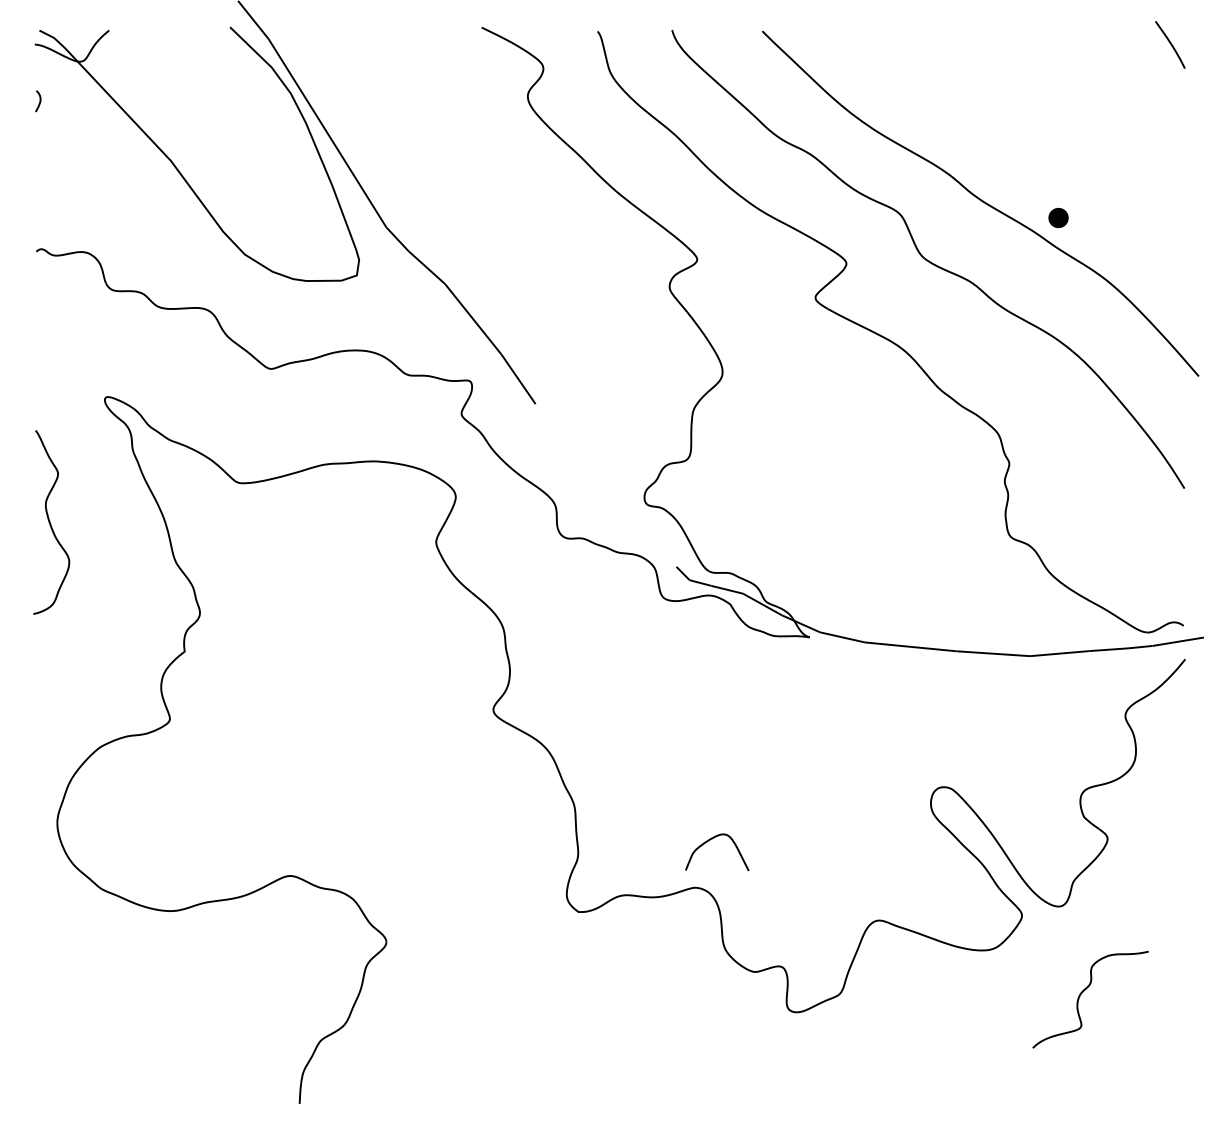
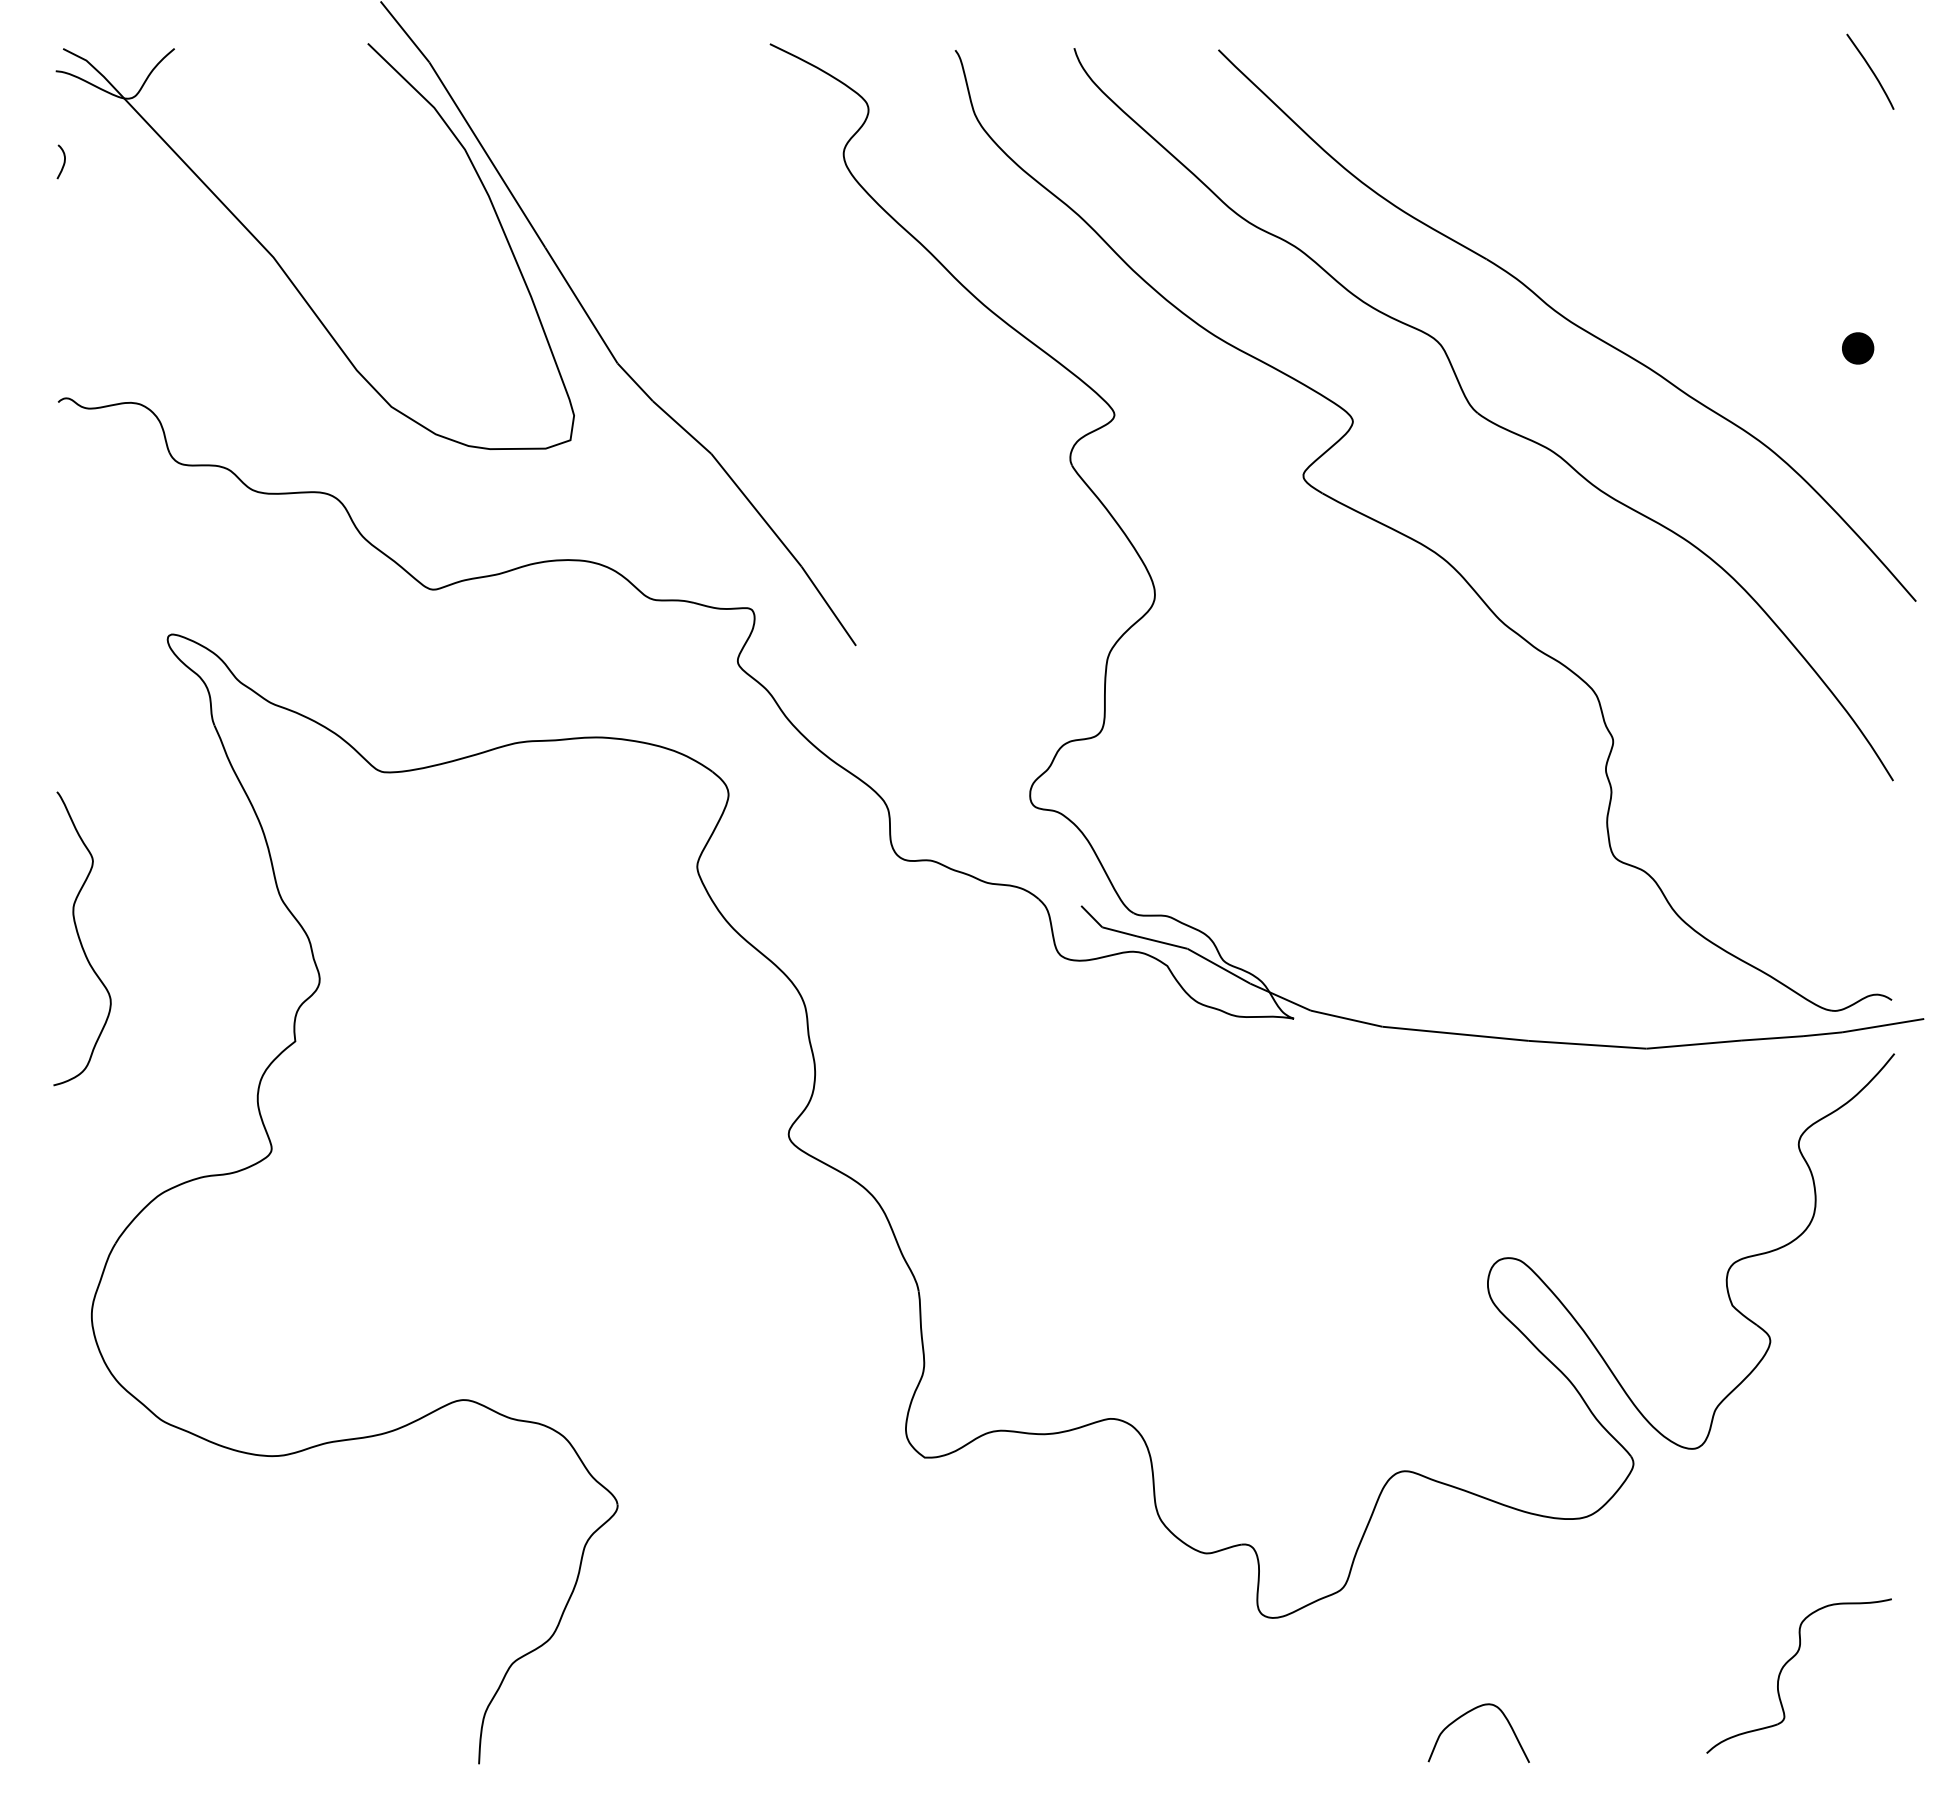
part: (1058, 218) -> (1858, 349), moved
curve: (50, 522) -> (80, 938), moved
curve: (710, 840) -> (1468, 1714), moved
part: (1083, 992) -> (1787, 1664), moved

